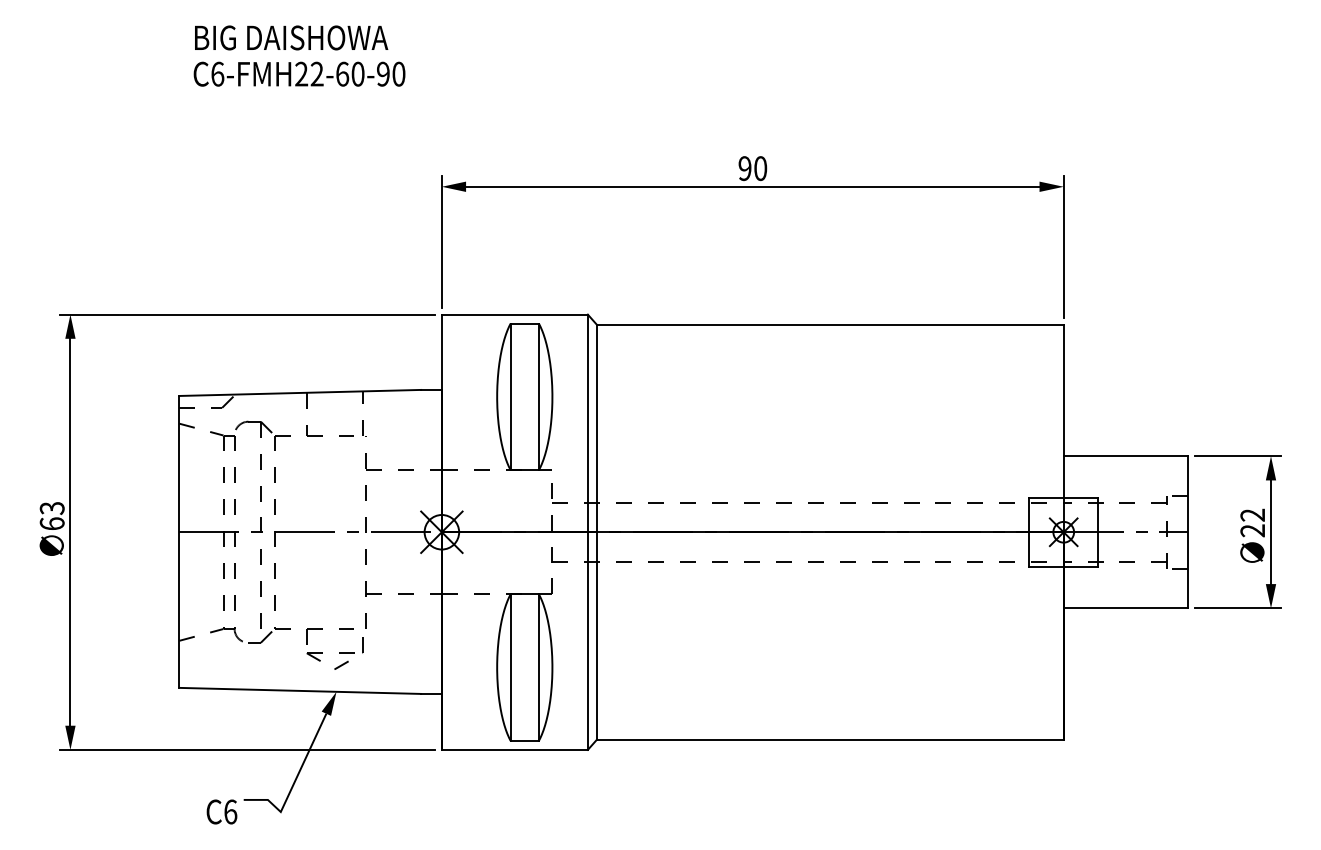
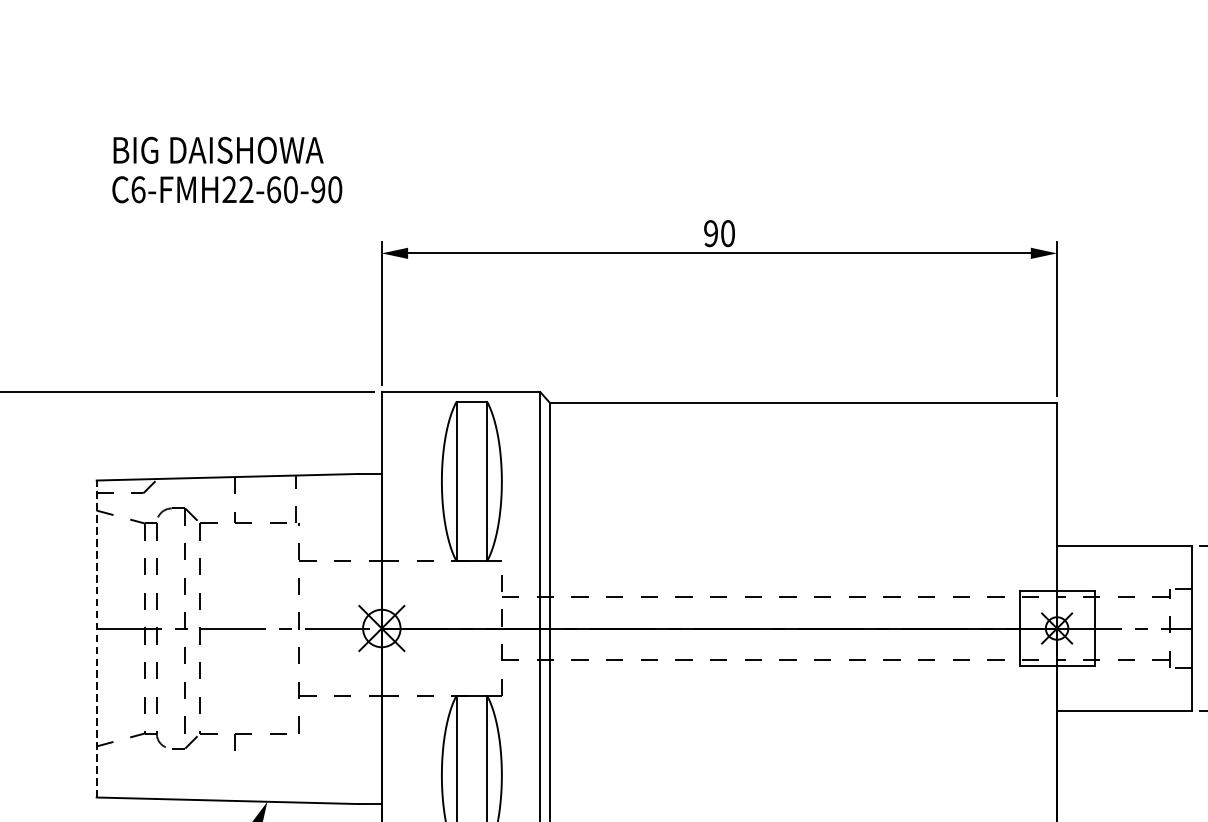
text: (299, 55) -> (227, 169), moved
line: (179, 541) -> (96, 638), solid -> dashed
part: (334, 653) -> (265, 760), removed

